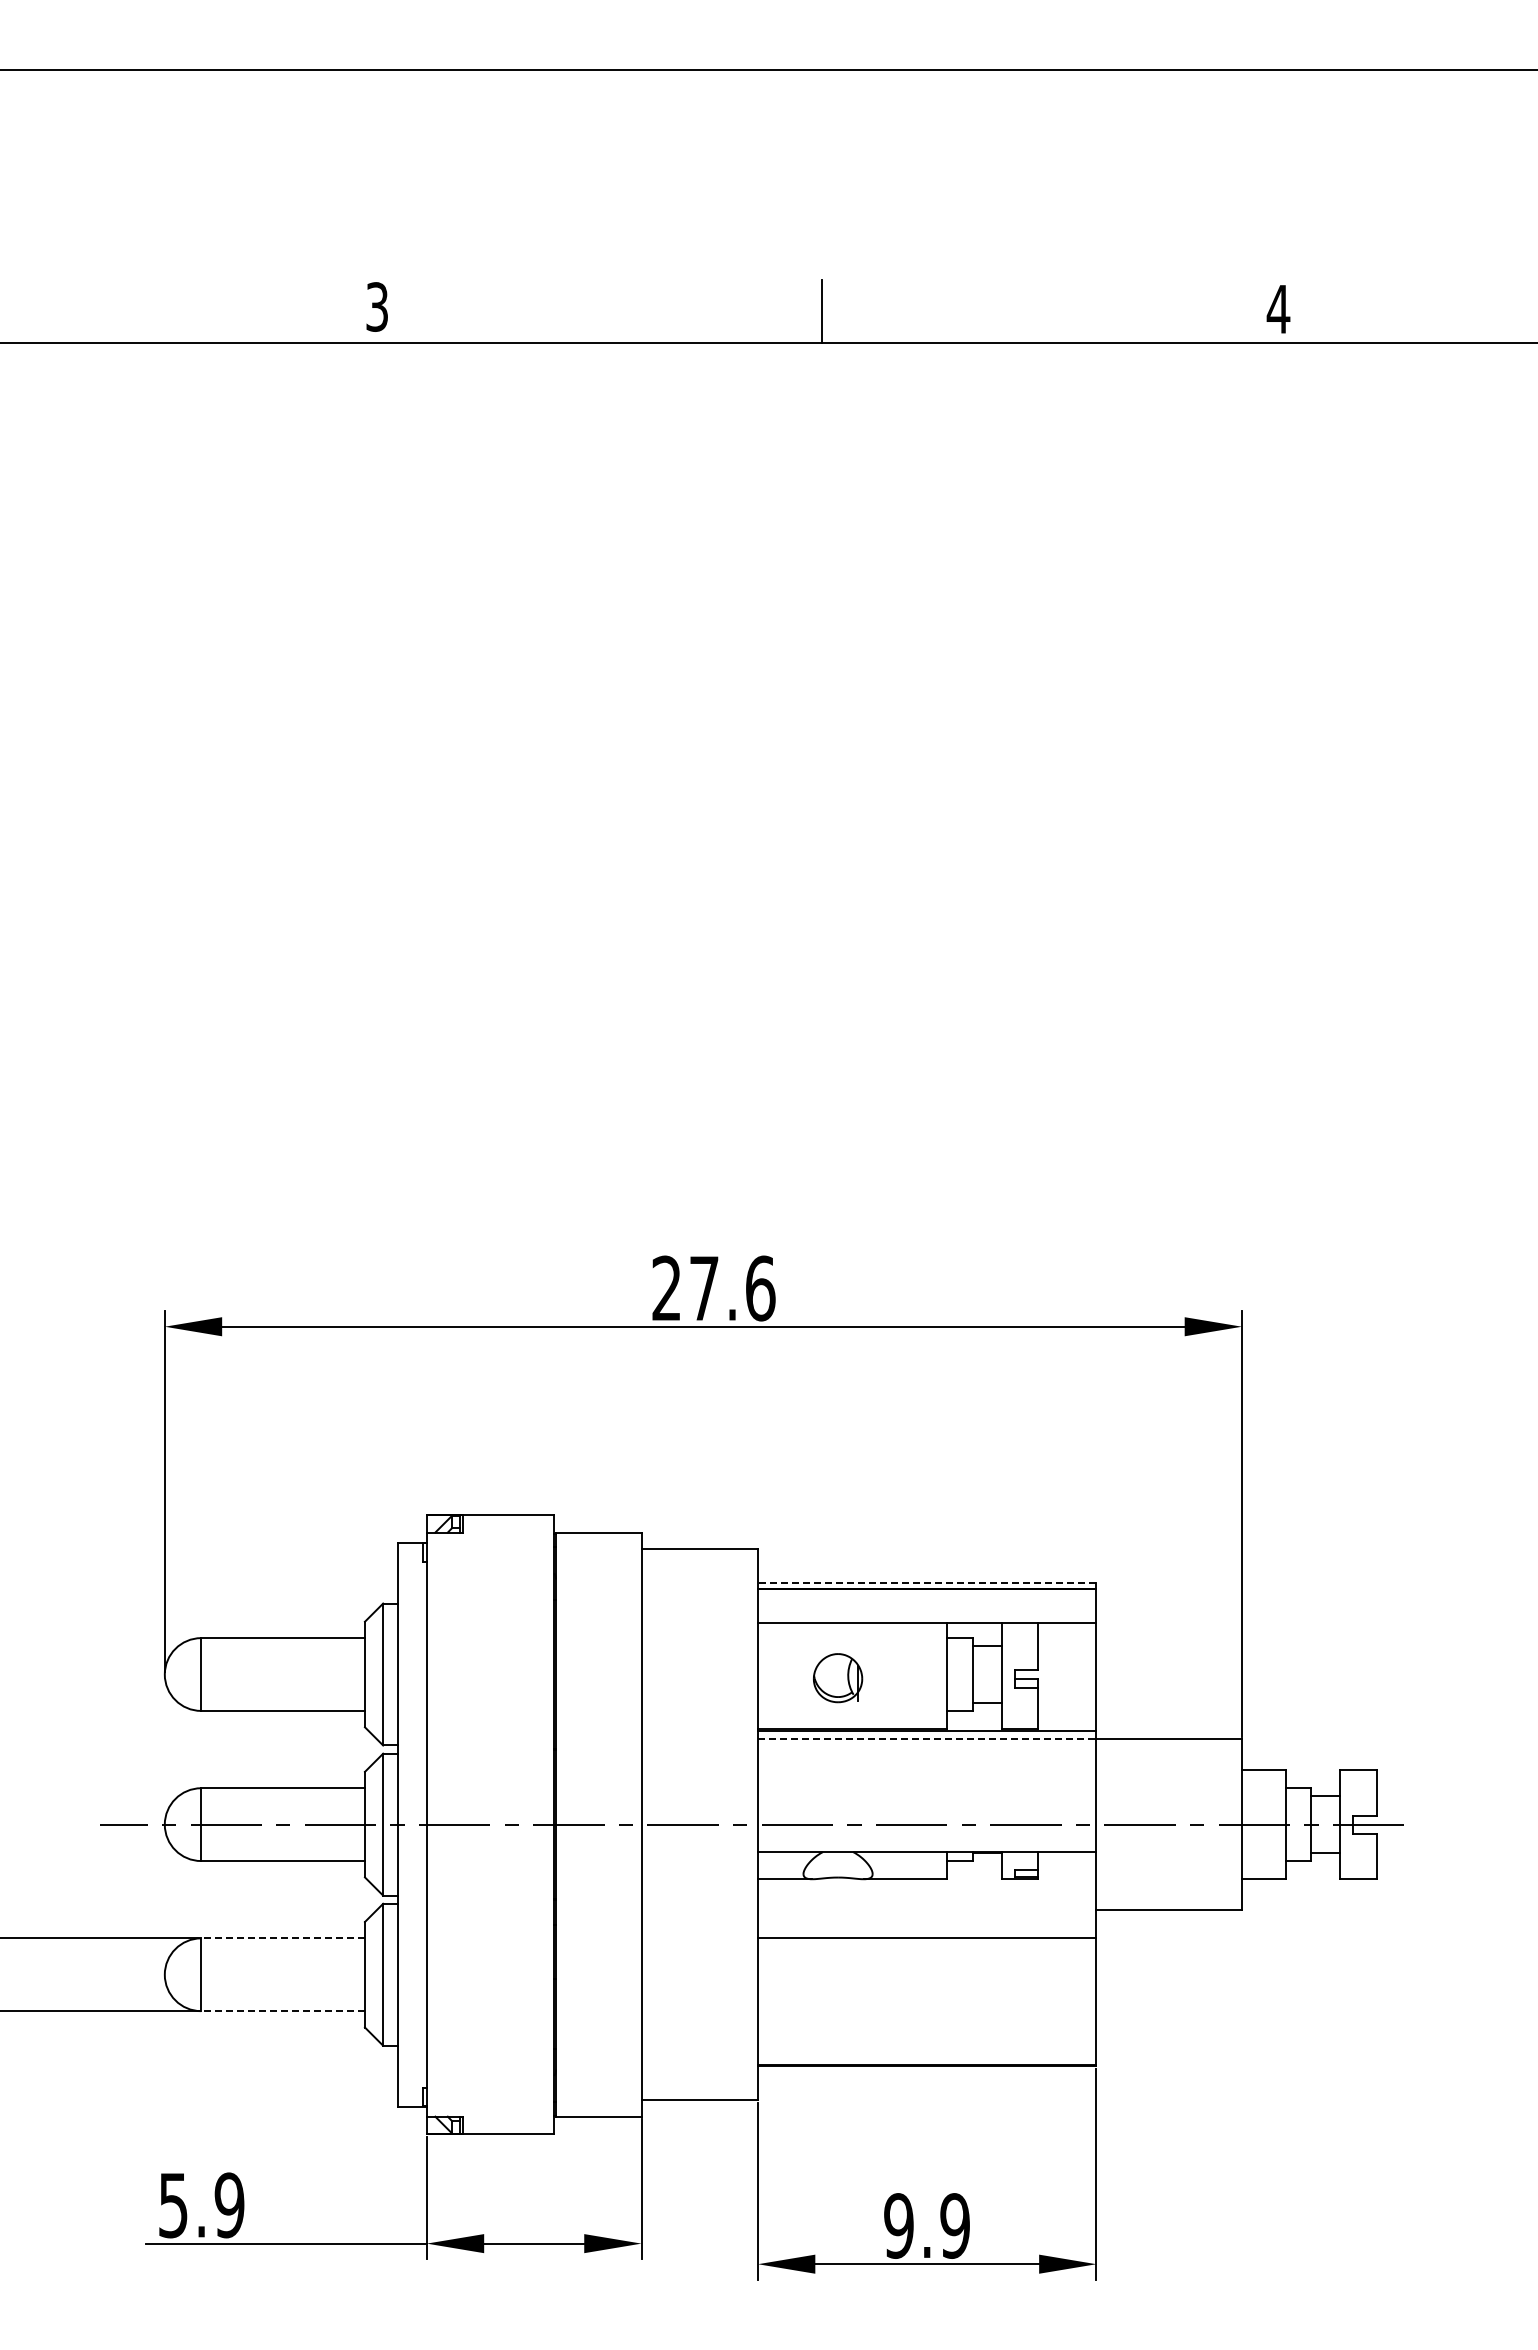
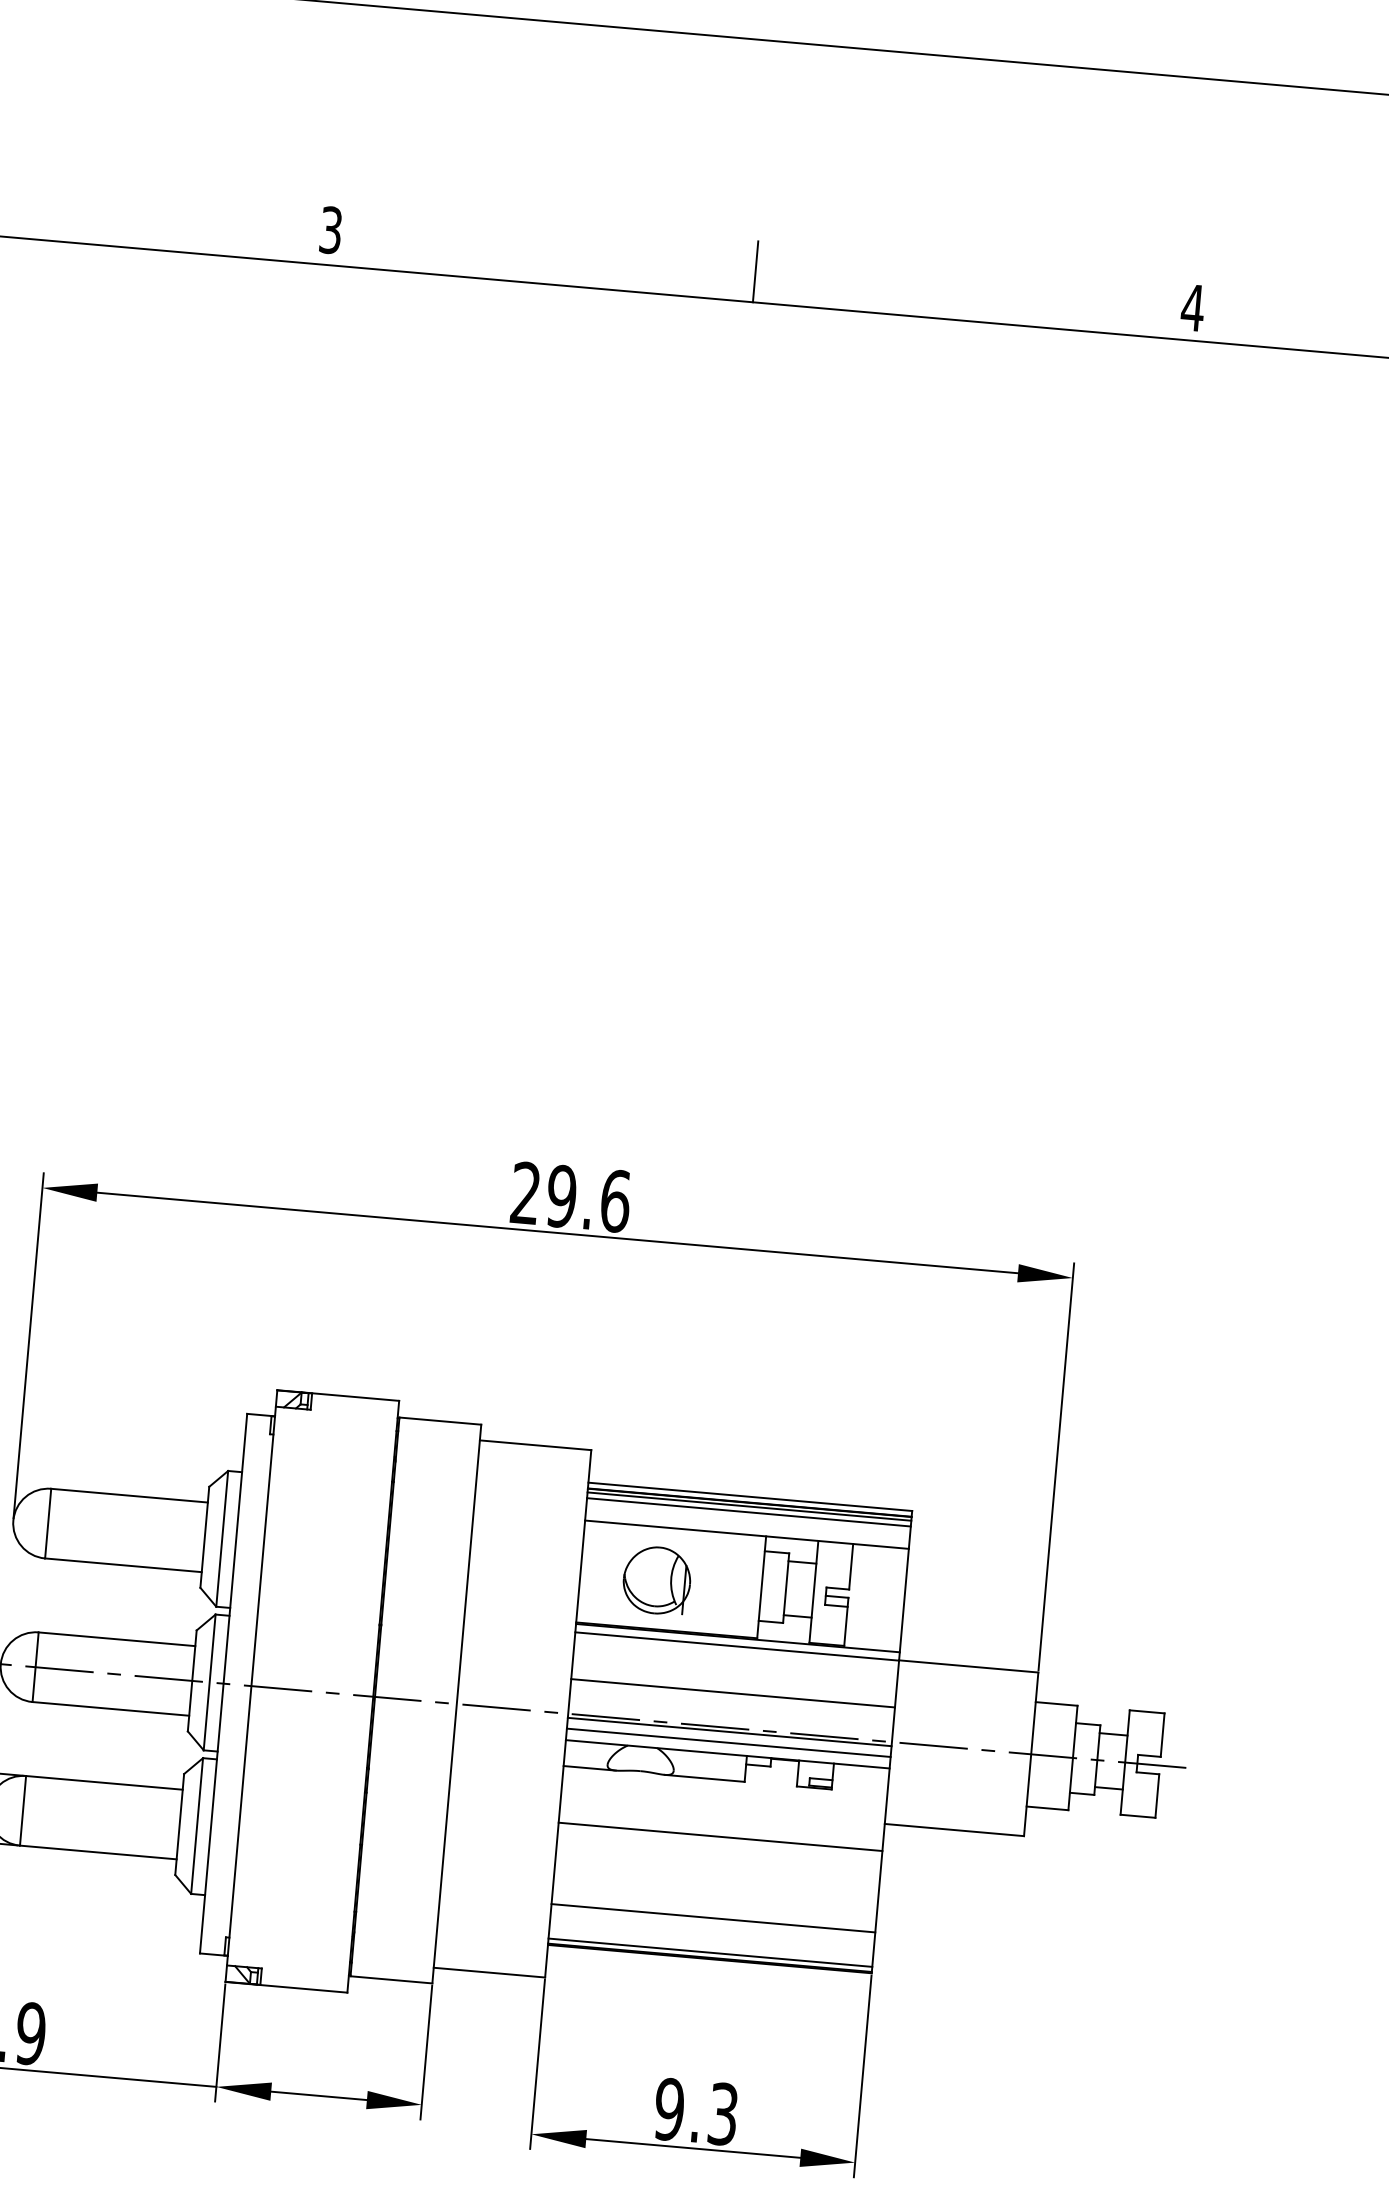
text: (703, 1288) -> (560, 1196), 27.6 -> 29.6
line: (926, 1583) -> (749, 1497), dashed -> solid
line: (927, 1593) -> (749, 1506), added
line: (927, 1599) -> (749, 1512), added
part: (837, 1677) -> (656, 1579), size x1.43
line: (927, 1739) -> (737, 1646), dashed -> solid
line: (927, 1788) -> (733, 1693), added
line: (927, 1828) -> (730, 1731), added
line: (927, 1840) -> (729, 1743), added
line: (283, 1938) -> (104, 1783), dashed -> solid
line: (283, 2011) -> (98, 1852), dashed -> solid
line: (927, 2023) -> (713, 1918), added
line: (927, 2059) -> (710, 1952), added
text: (954, 2225) -> (722, 2113), 9.9 -> 9.3

